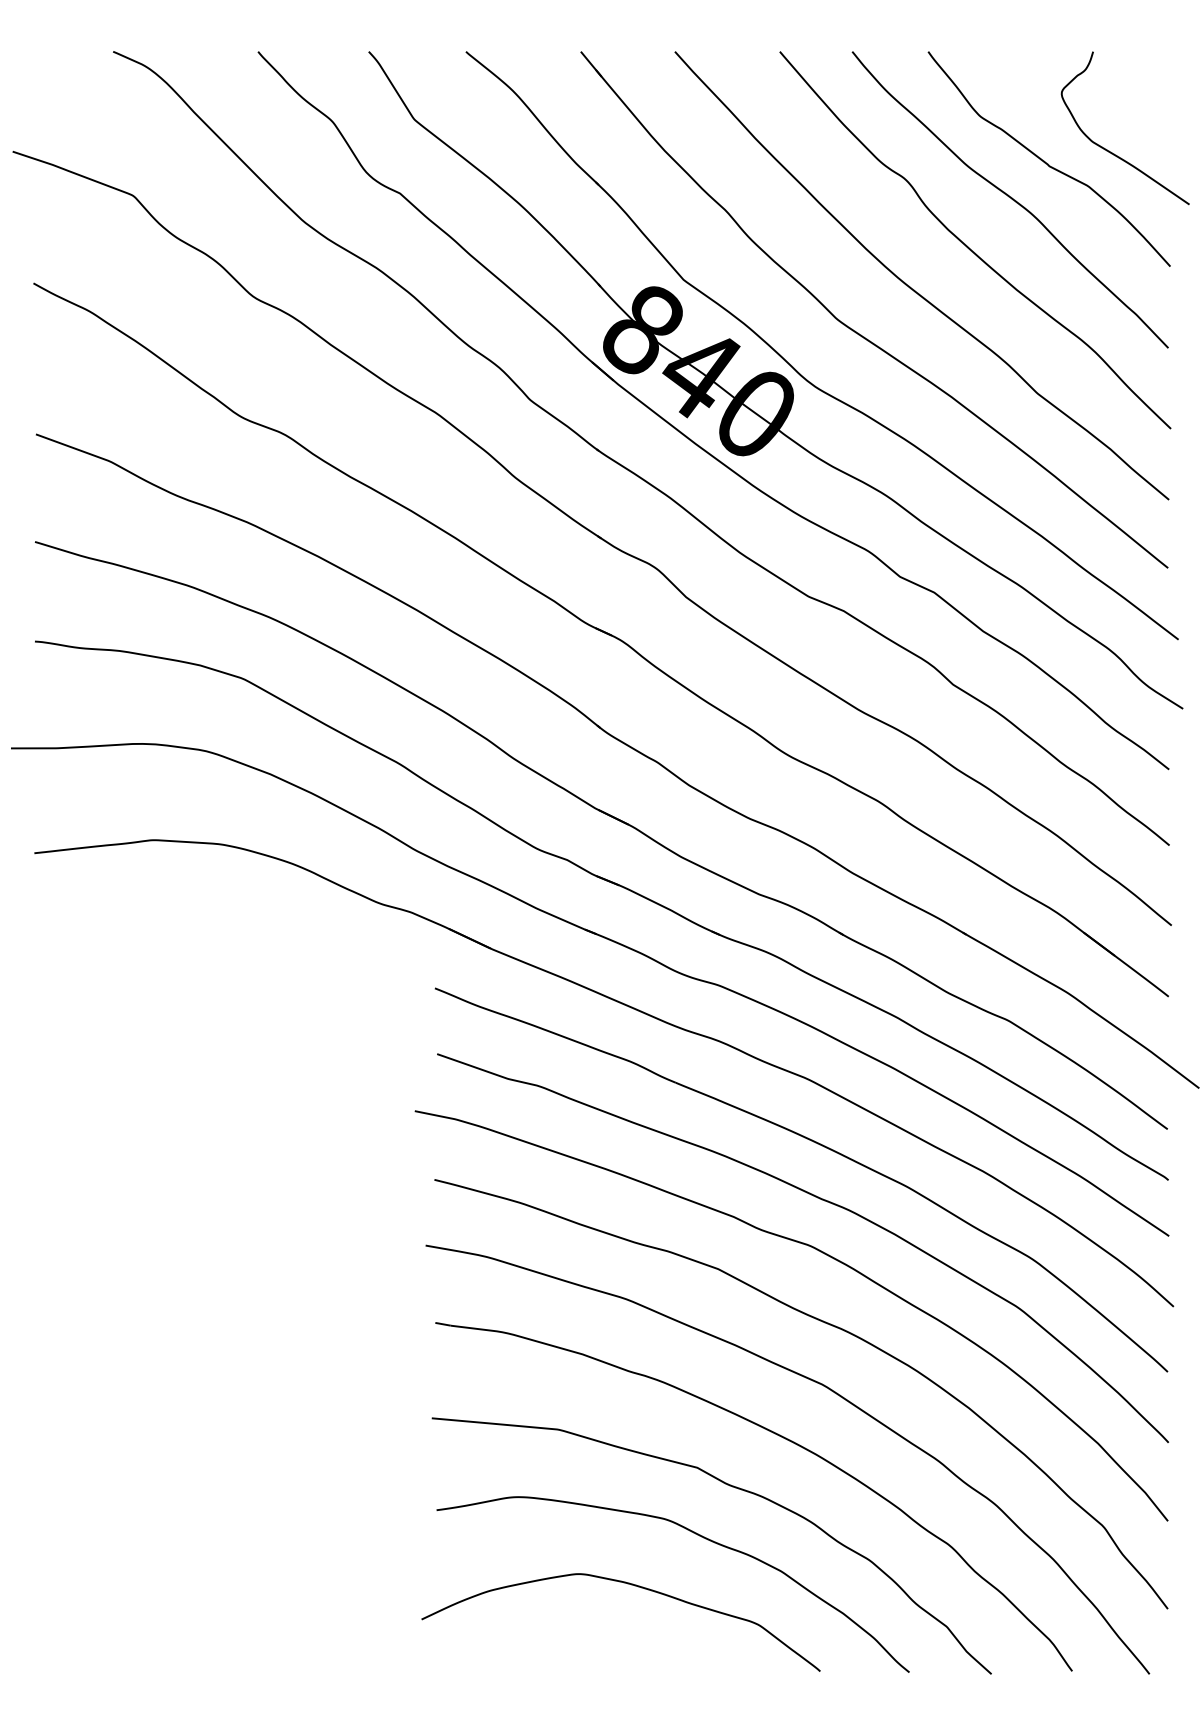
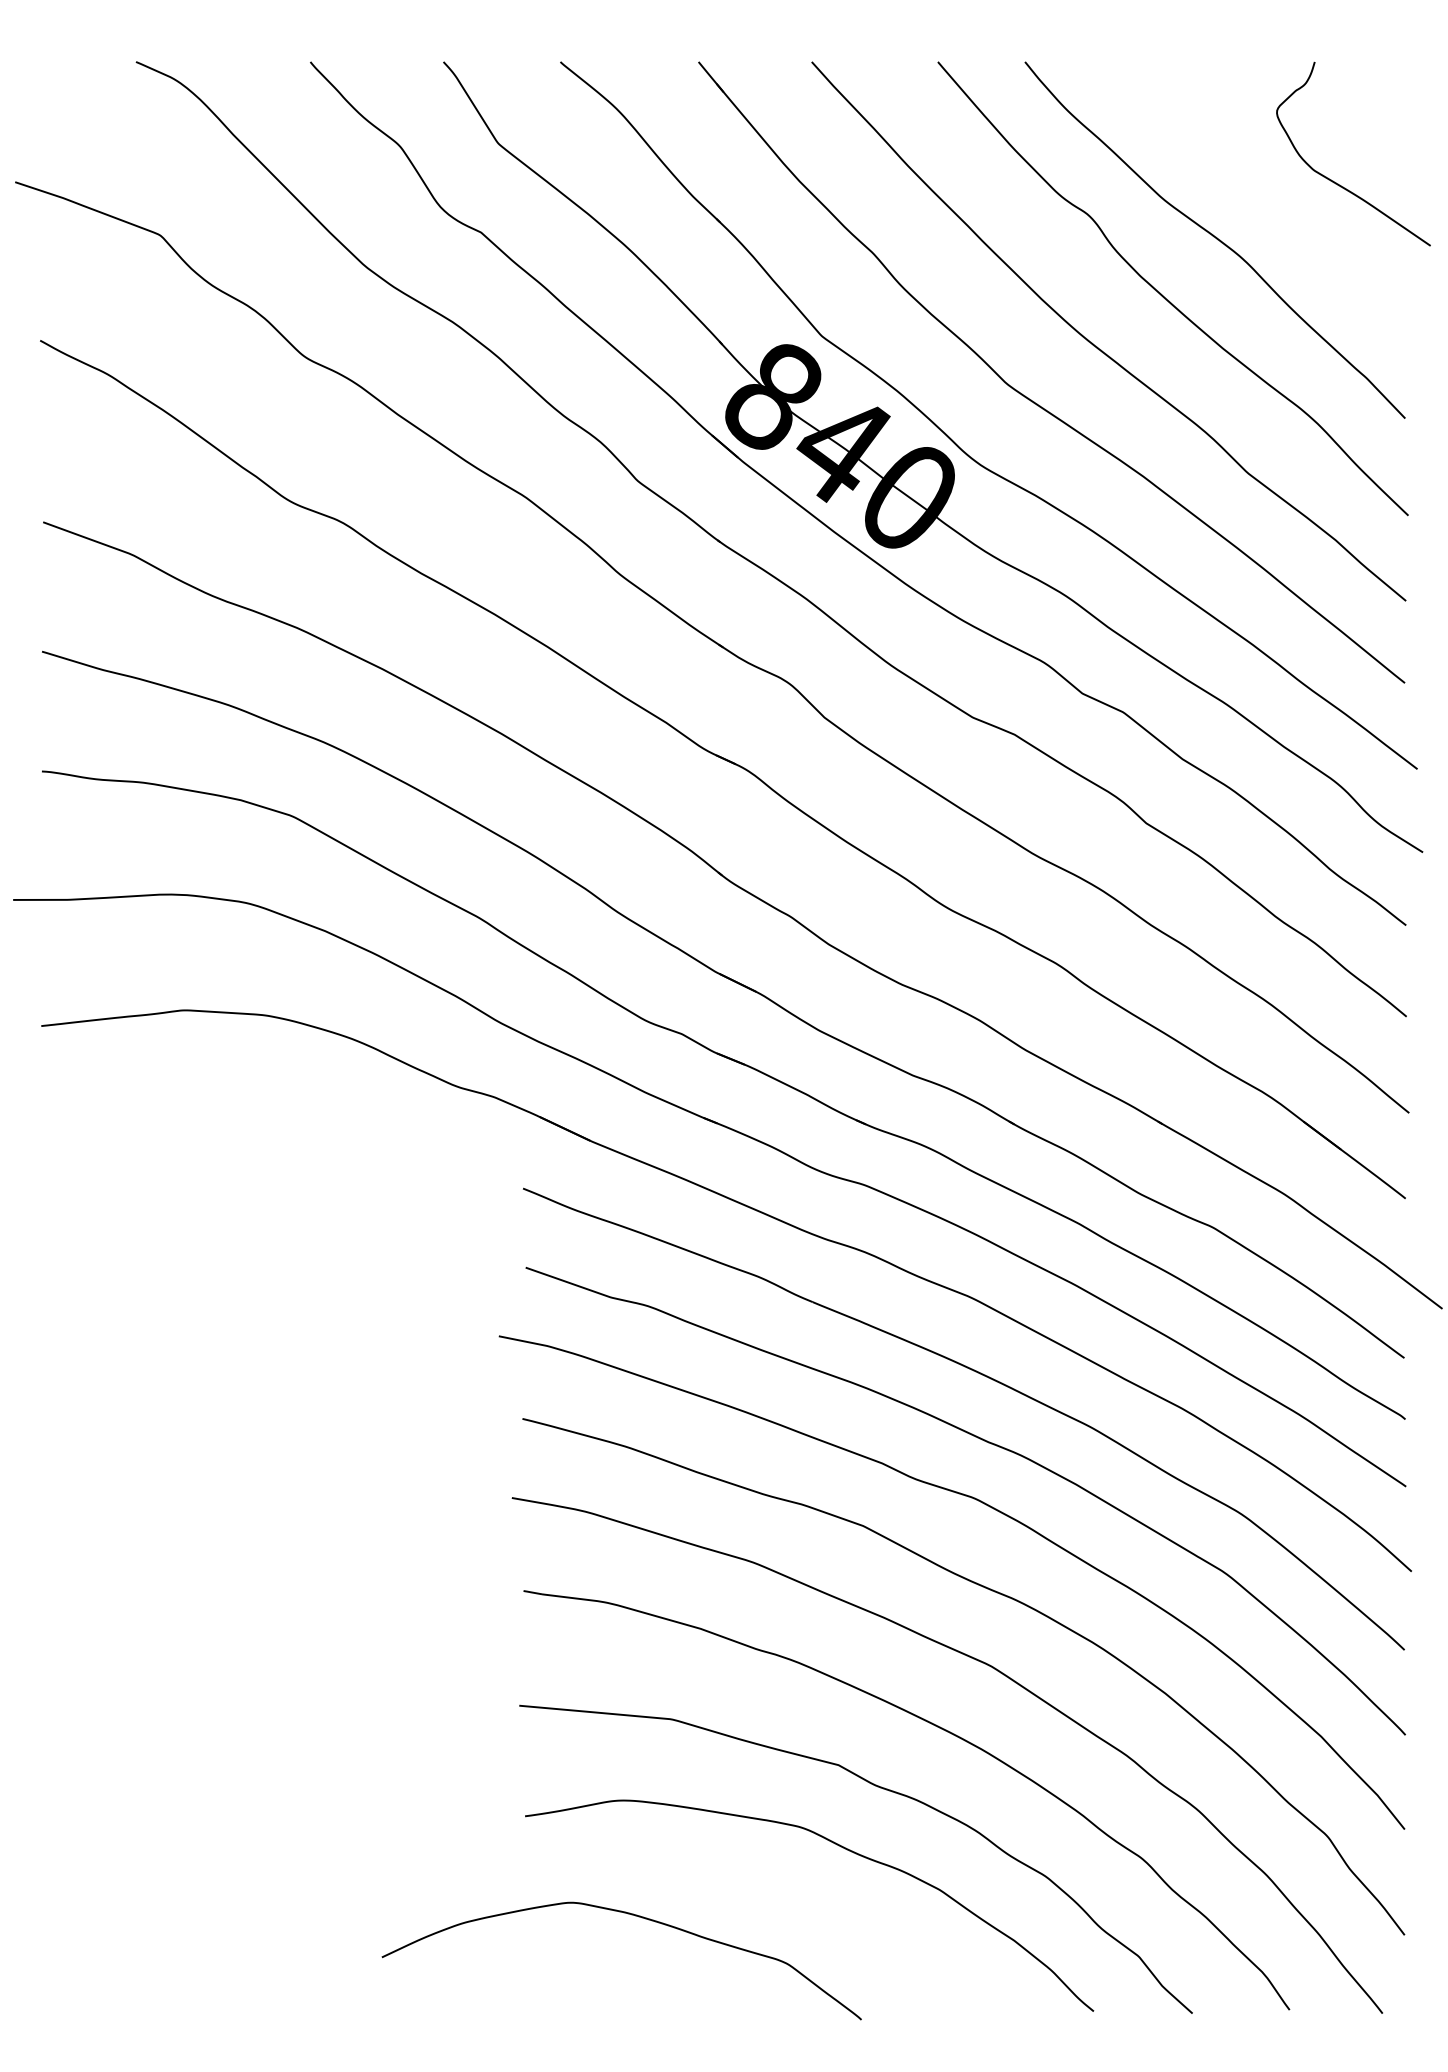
curve: (1045, 161) -> (1257, 194), removed
curve: (631, 1585) -> (634, 1916), moved

